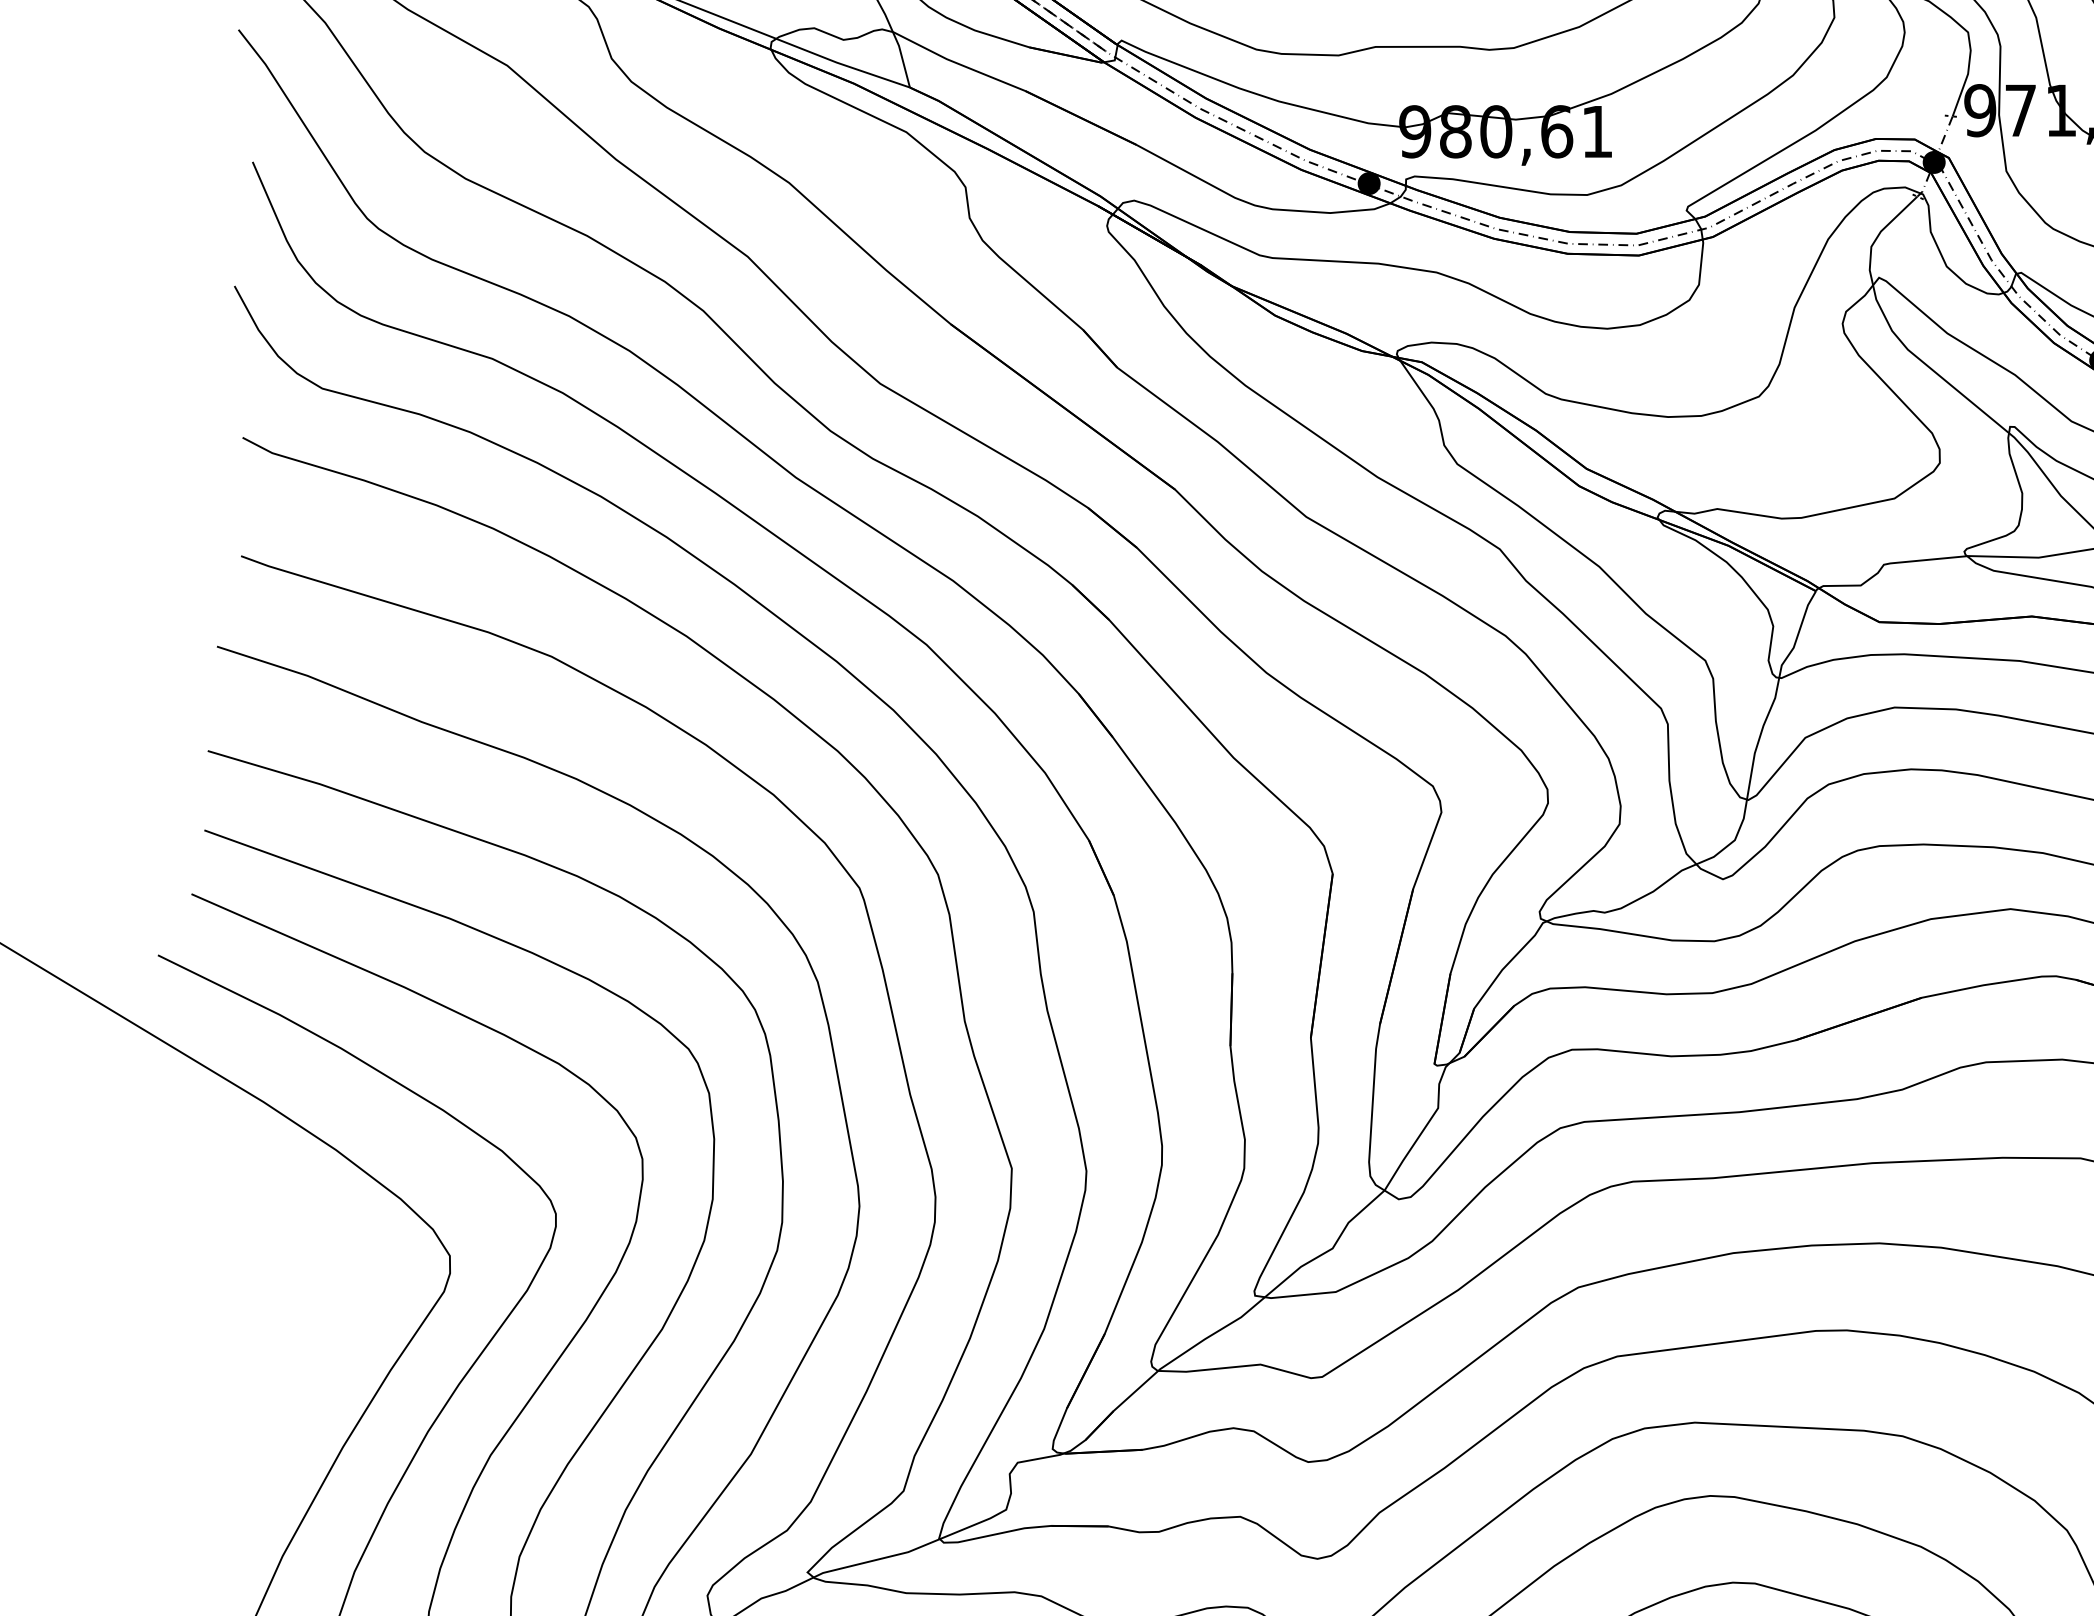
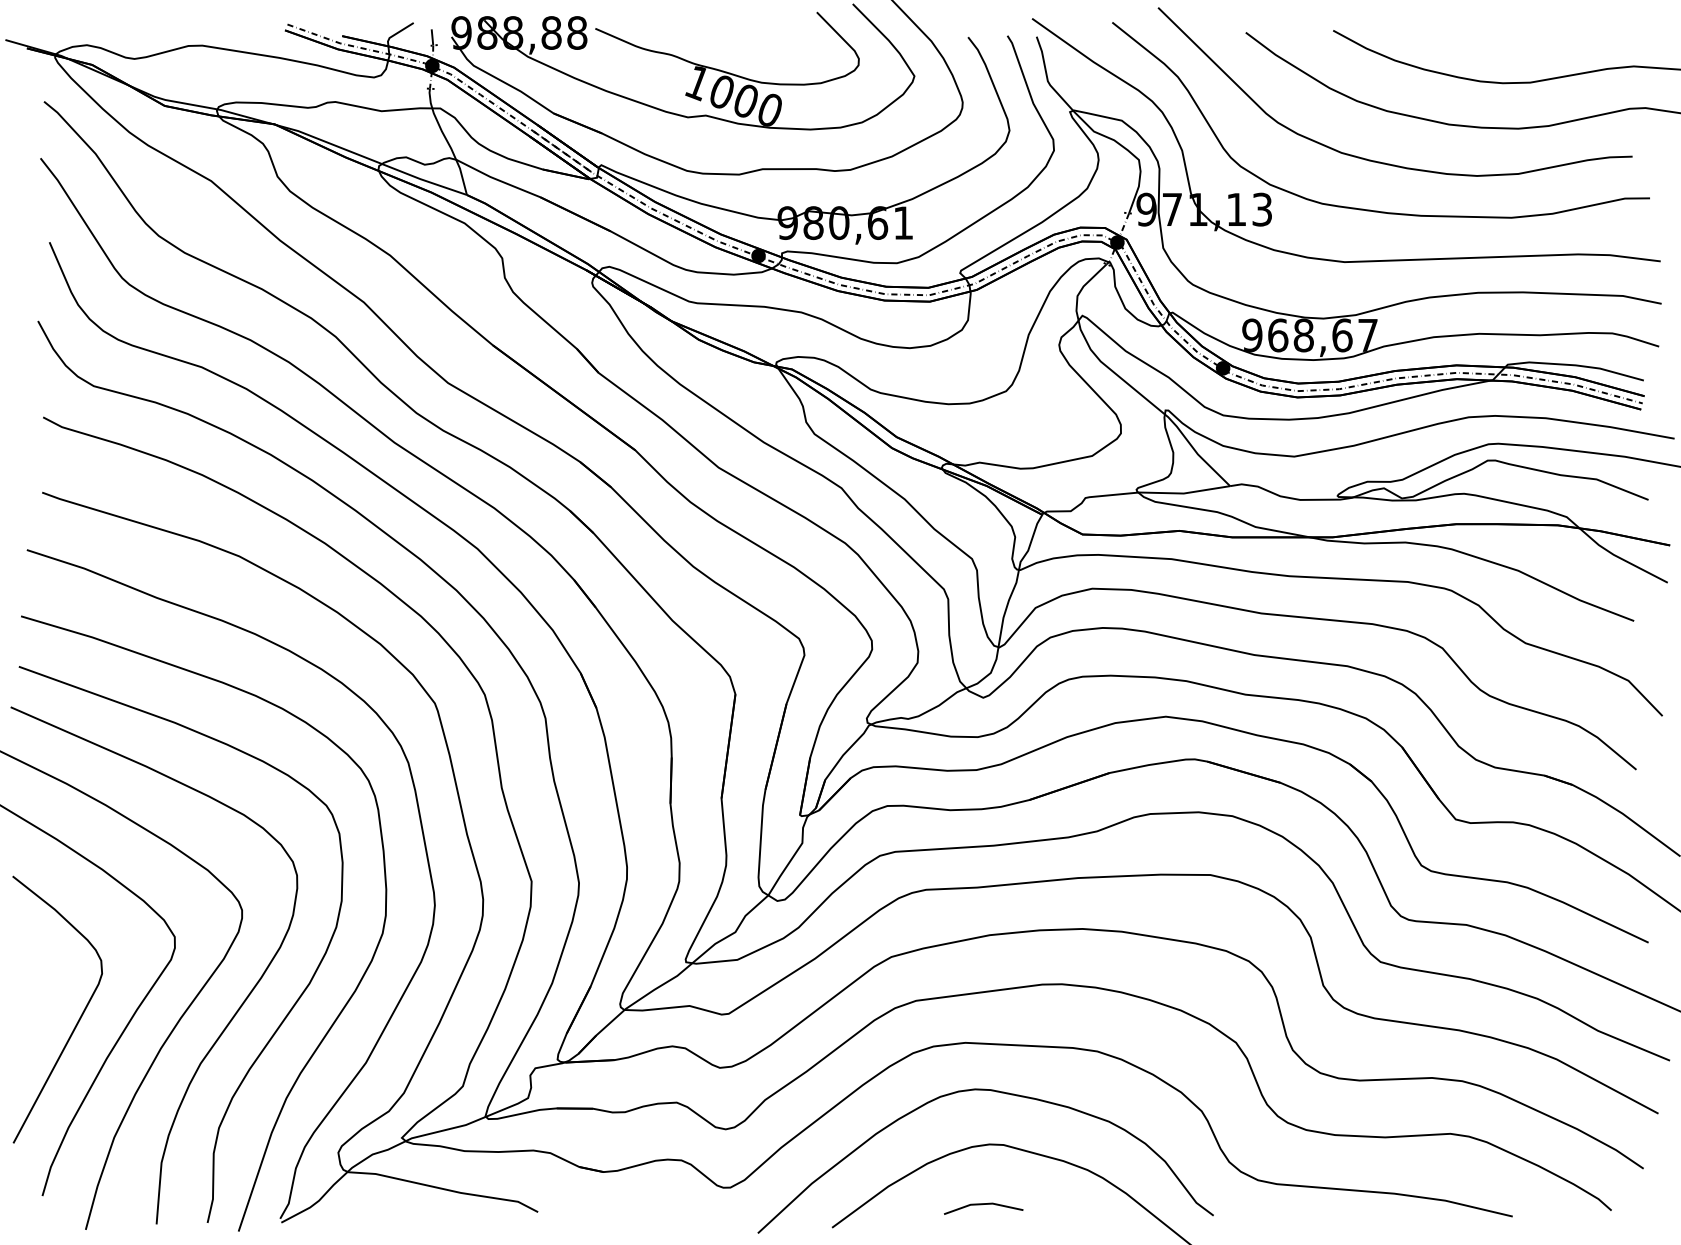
curve: (298, 1385) -> (78, 1019), added

